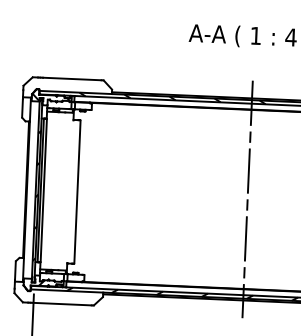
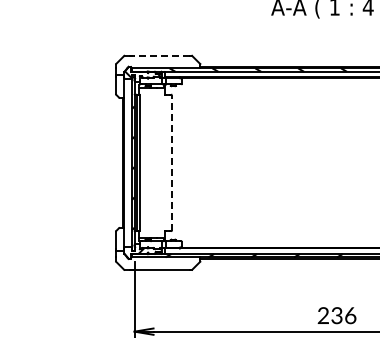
line: (72, 78) -> (162, 55), solid -> dashed
line: (77, 191) -> (171, 162), solid -> dashed
line: (247, 199) -> (333, 162), removed

